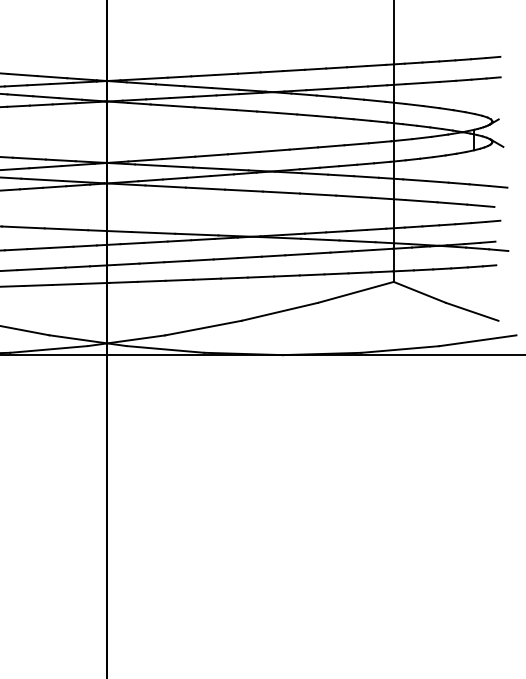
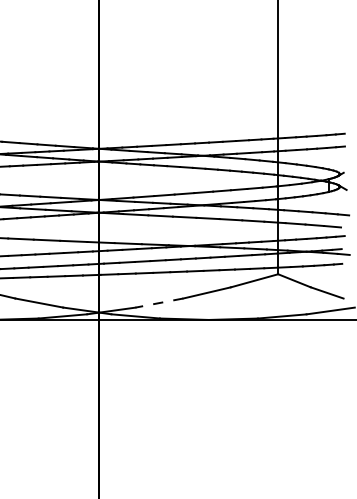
line: (202, 328) -> (158, 303), solid -> dashed

